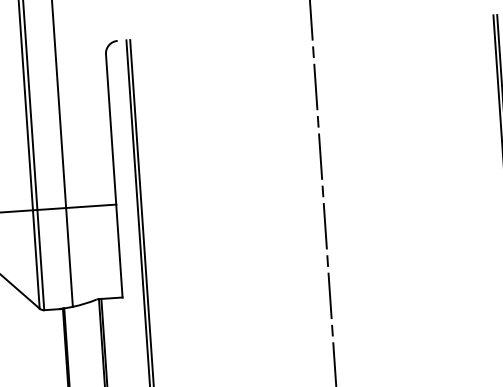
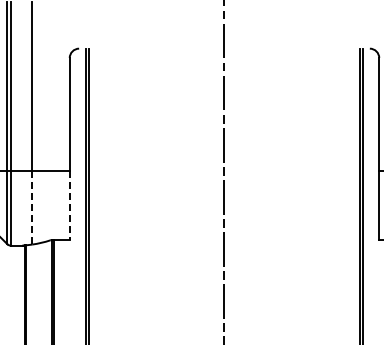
line: (119, 251) -> (69, 205), solid -> dashed
line: (69, 257) -> (32, 207), solid -> dashed

